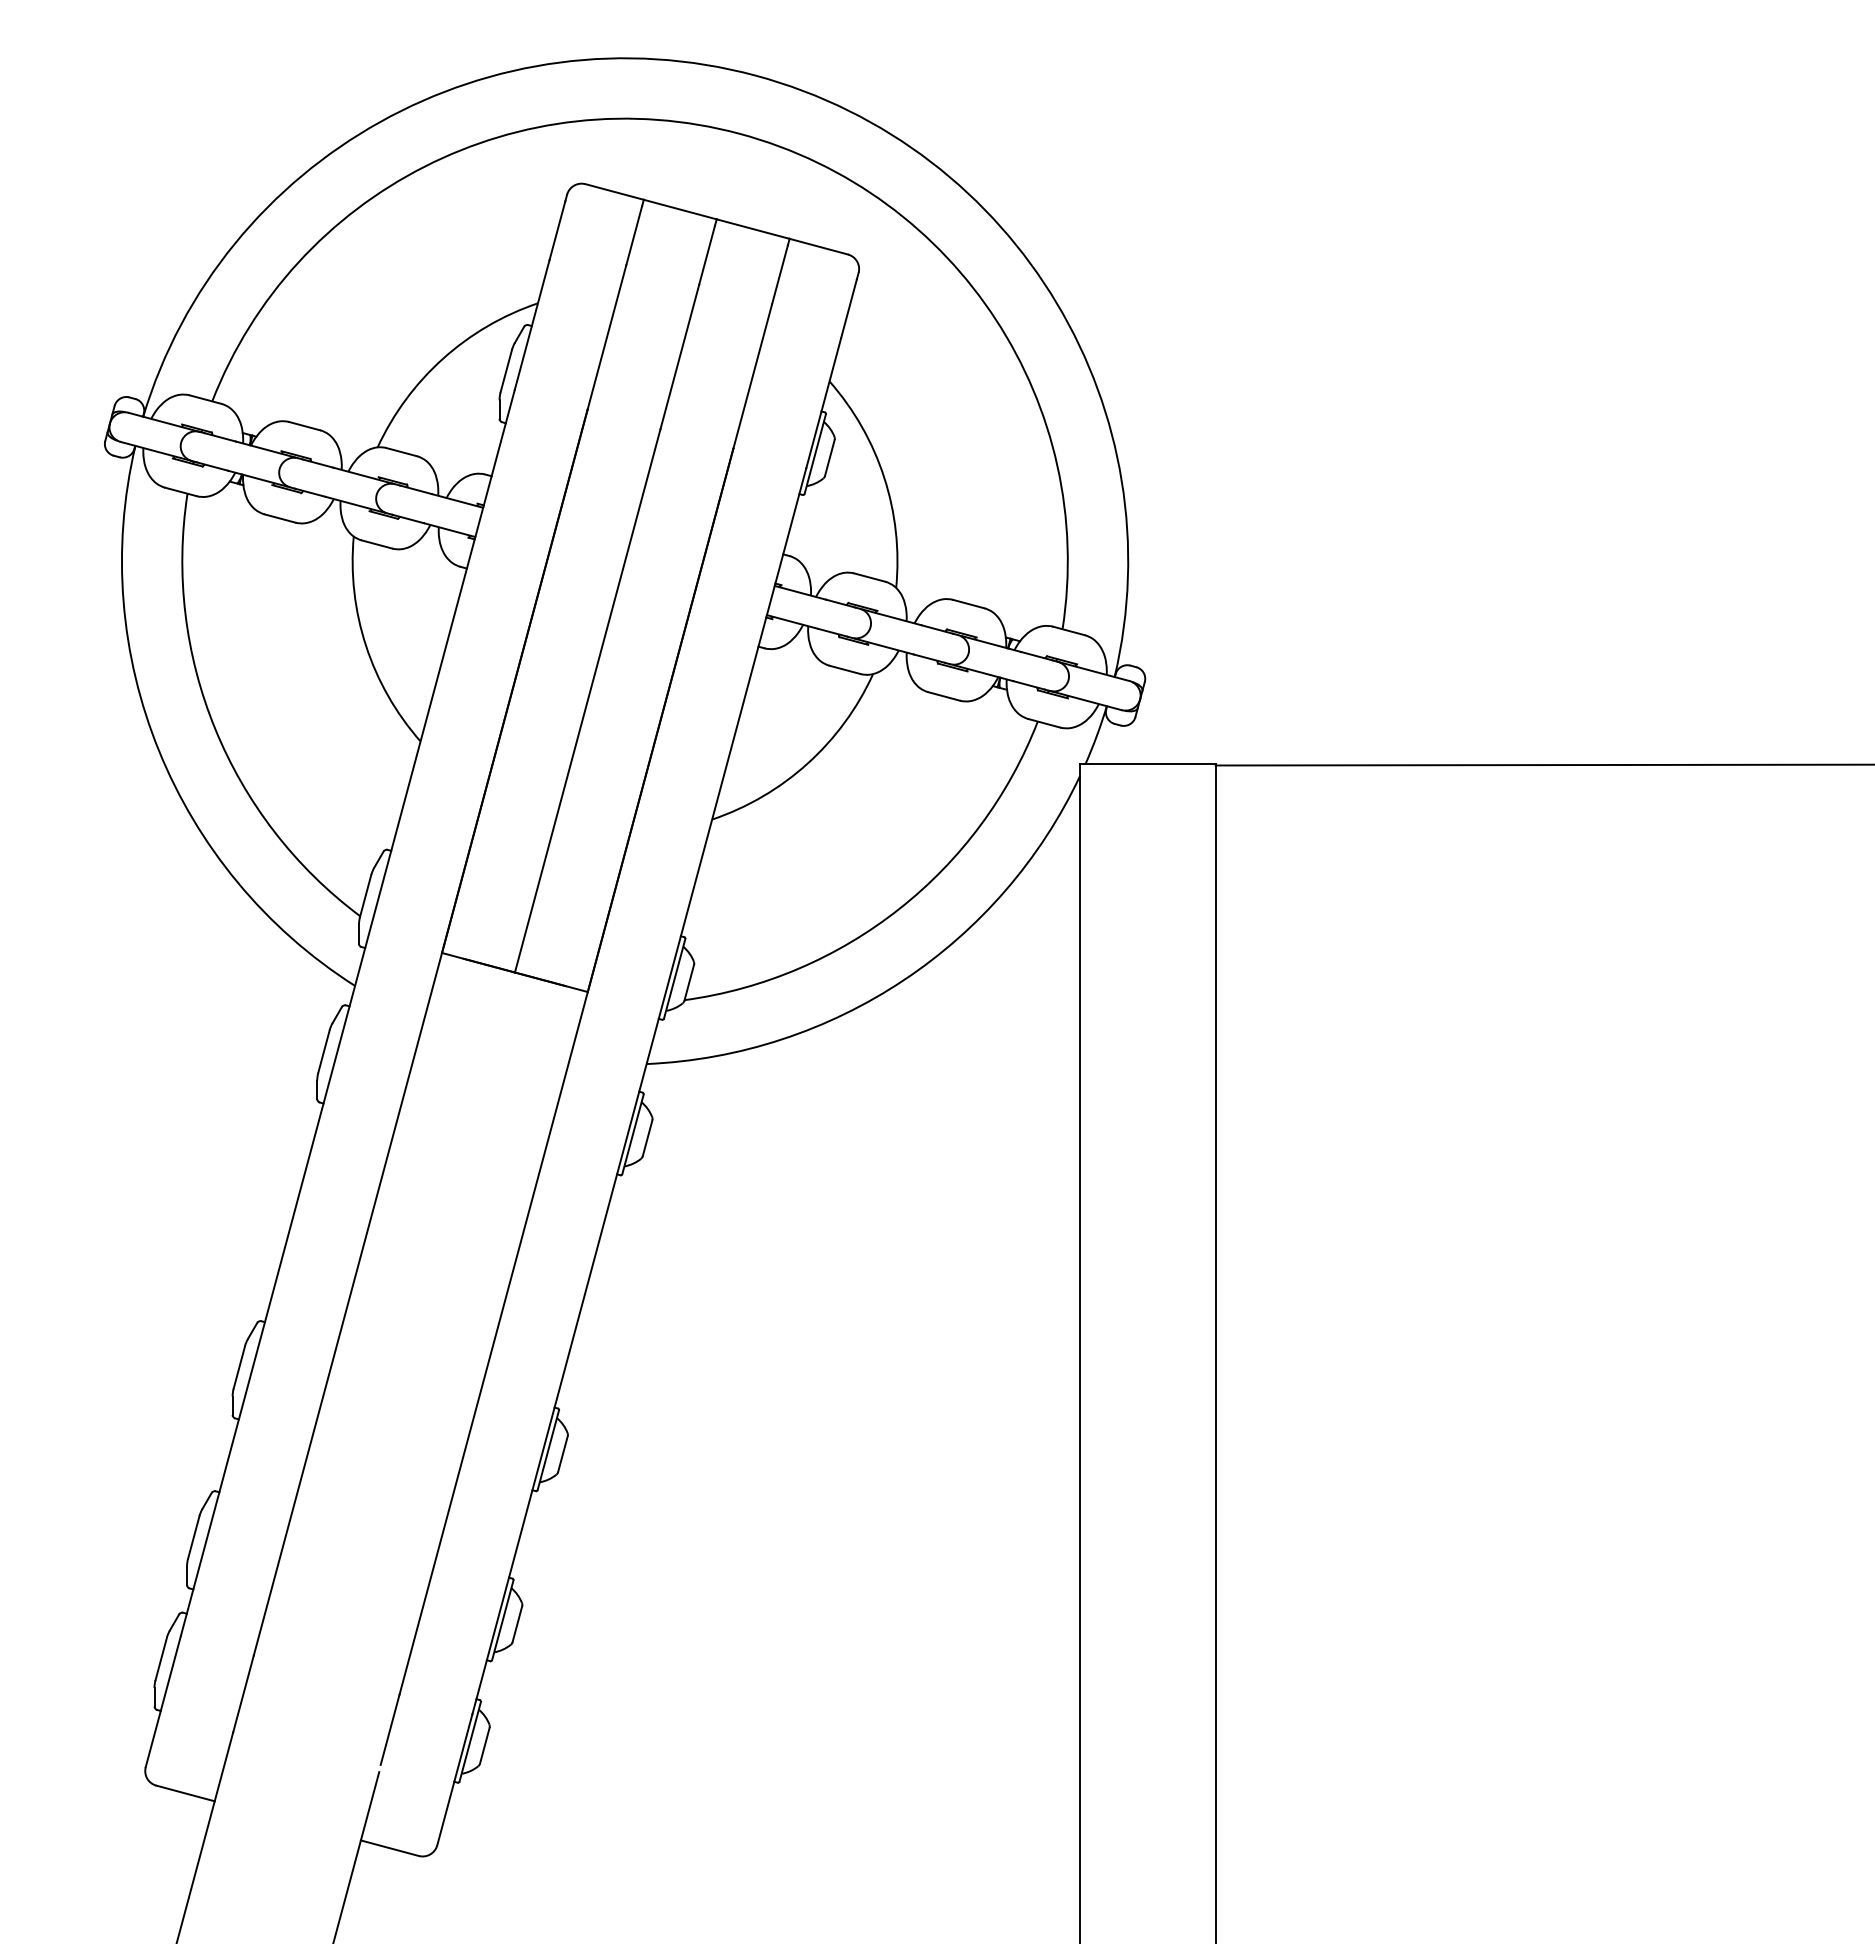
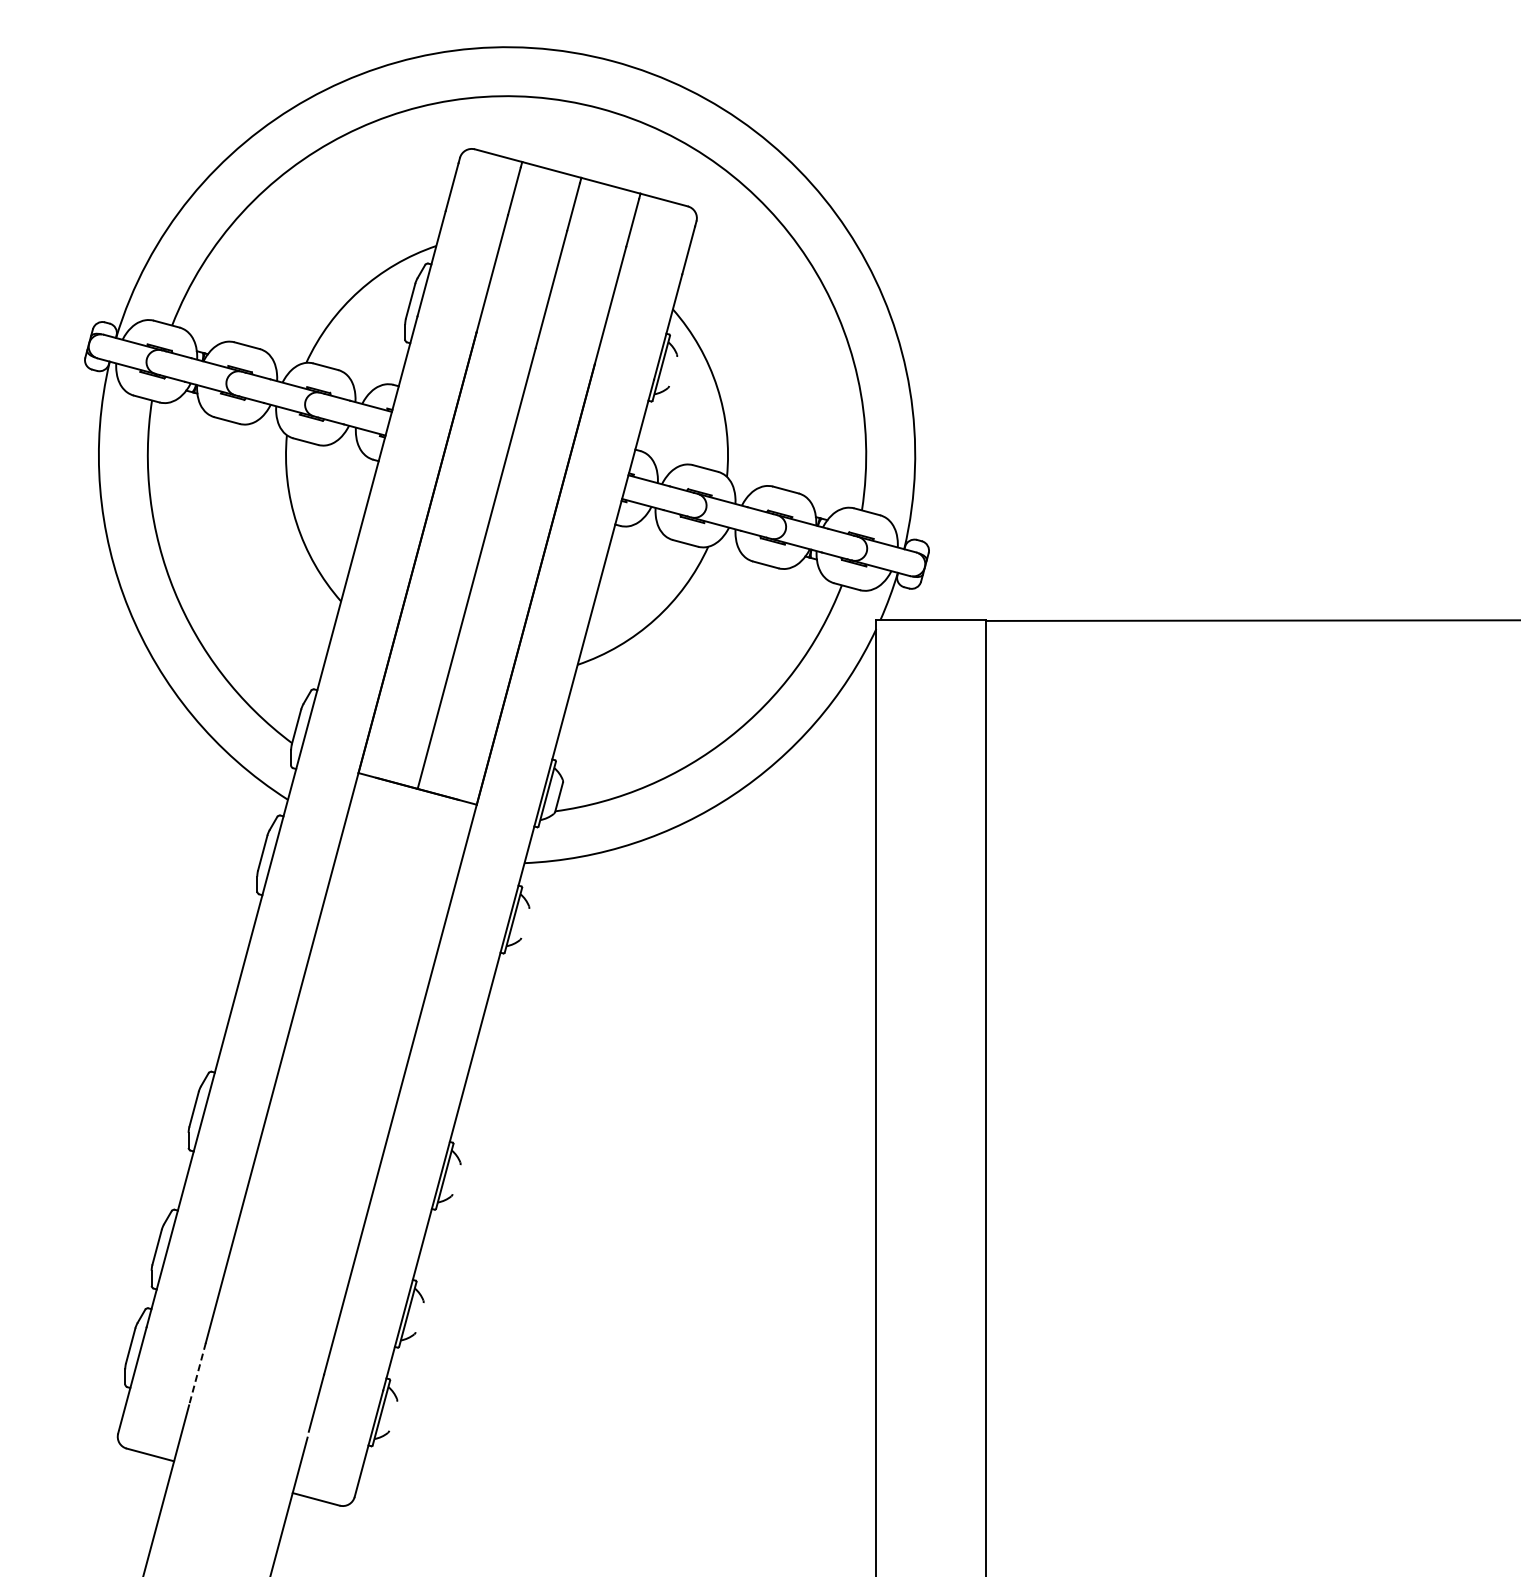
line: (830, 458) -> (673, 371), removed
line: (647, 1137) -> (525, 922), removed
line: (562, 1453) -> (456, 1179), removed
line: (517, 1624) -> (419, 1317), removed
line: (243, 1694) -> (197, 1374), solid -> dashed
line: (485, 1744) -> (393, 1415), removed

